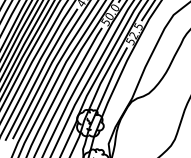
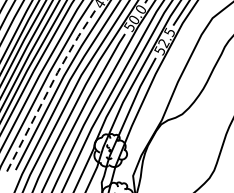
line: (40, 72) -> (49, 88), solid -> dashed

